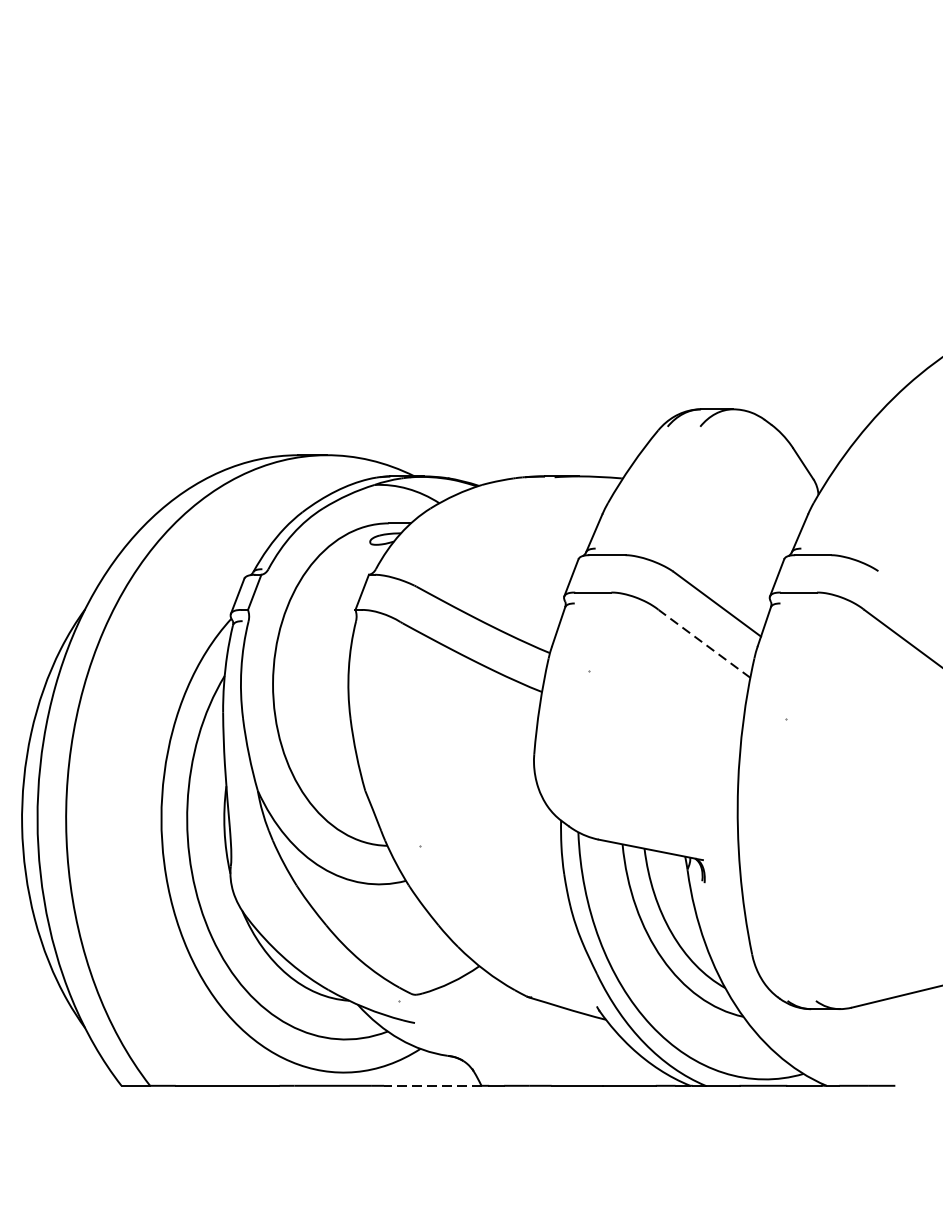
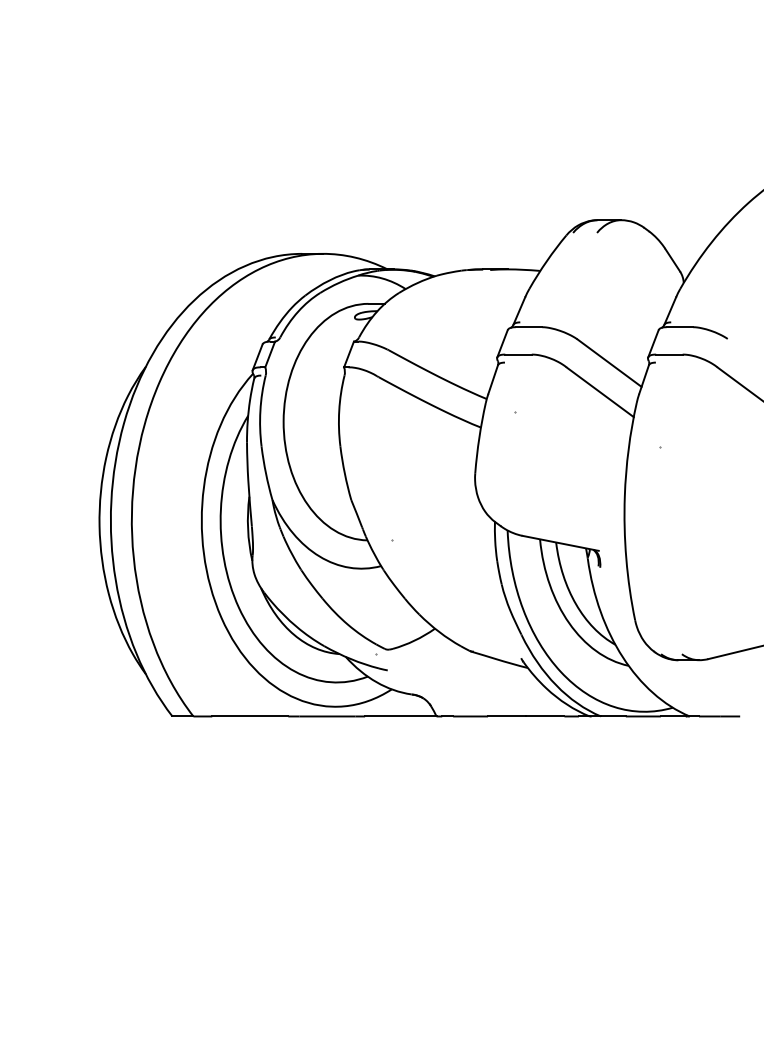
line: (704, 644) -> (600, 392), dashed -> solid
line: (432, 1085) -> (400, 716), dashed -> solid

